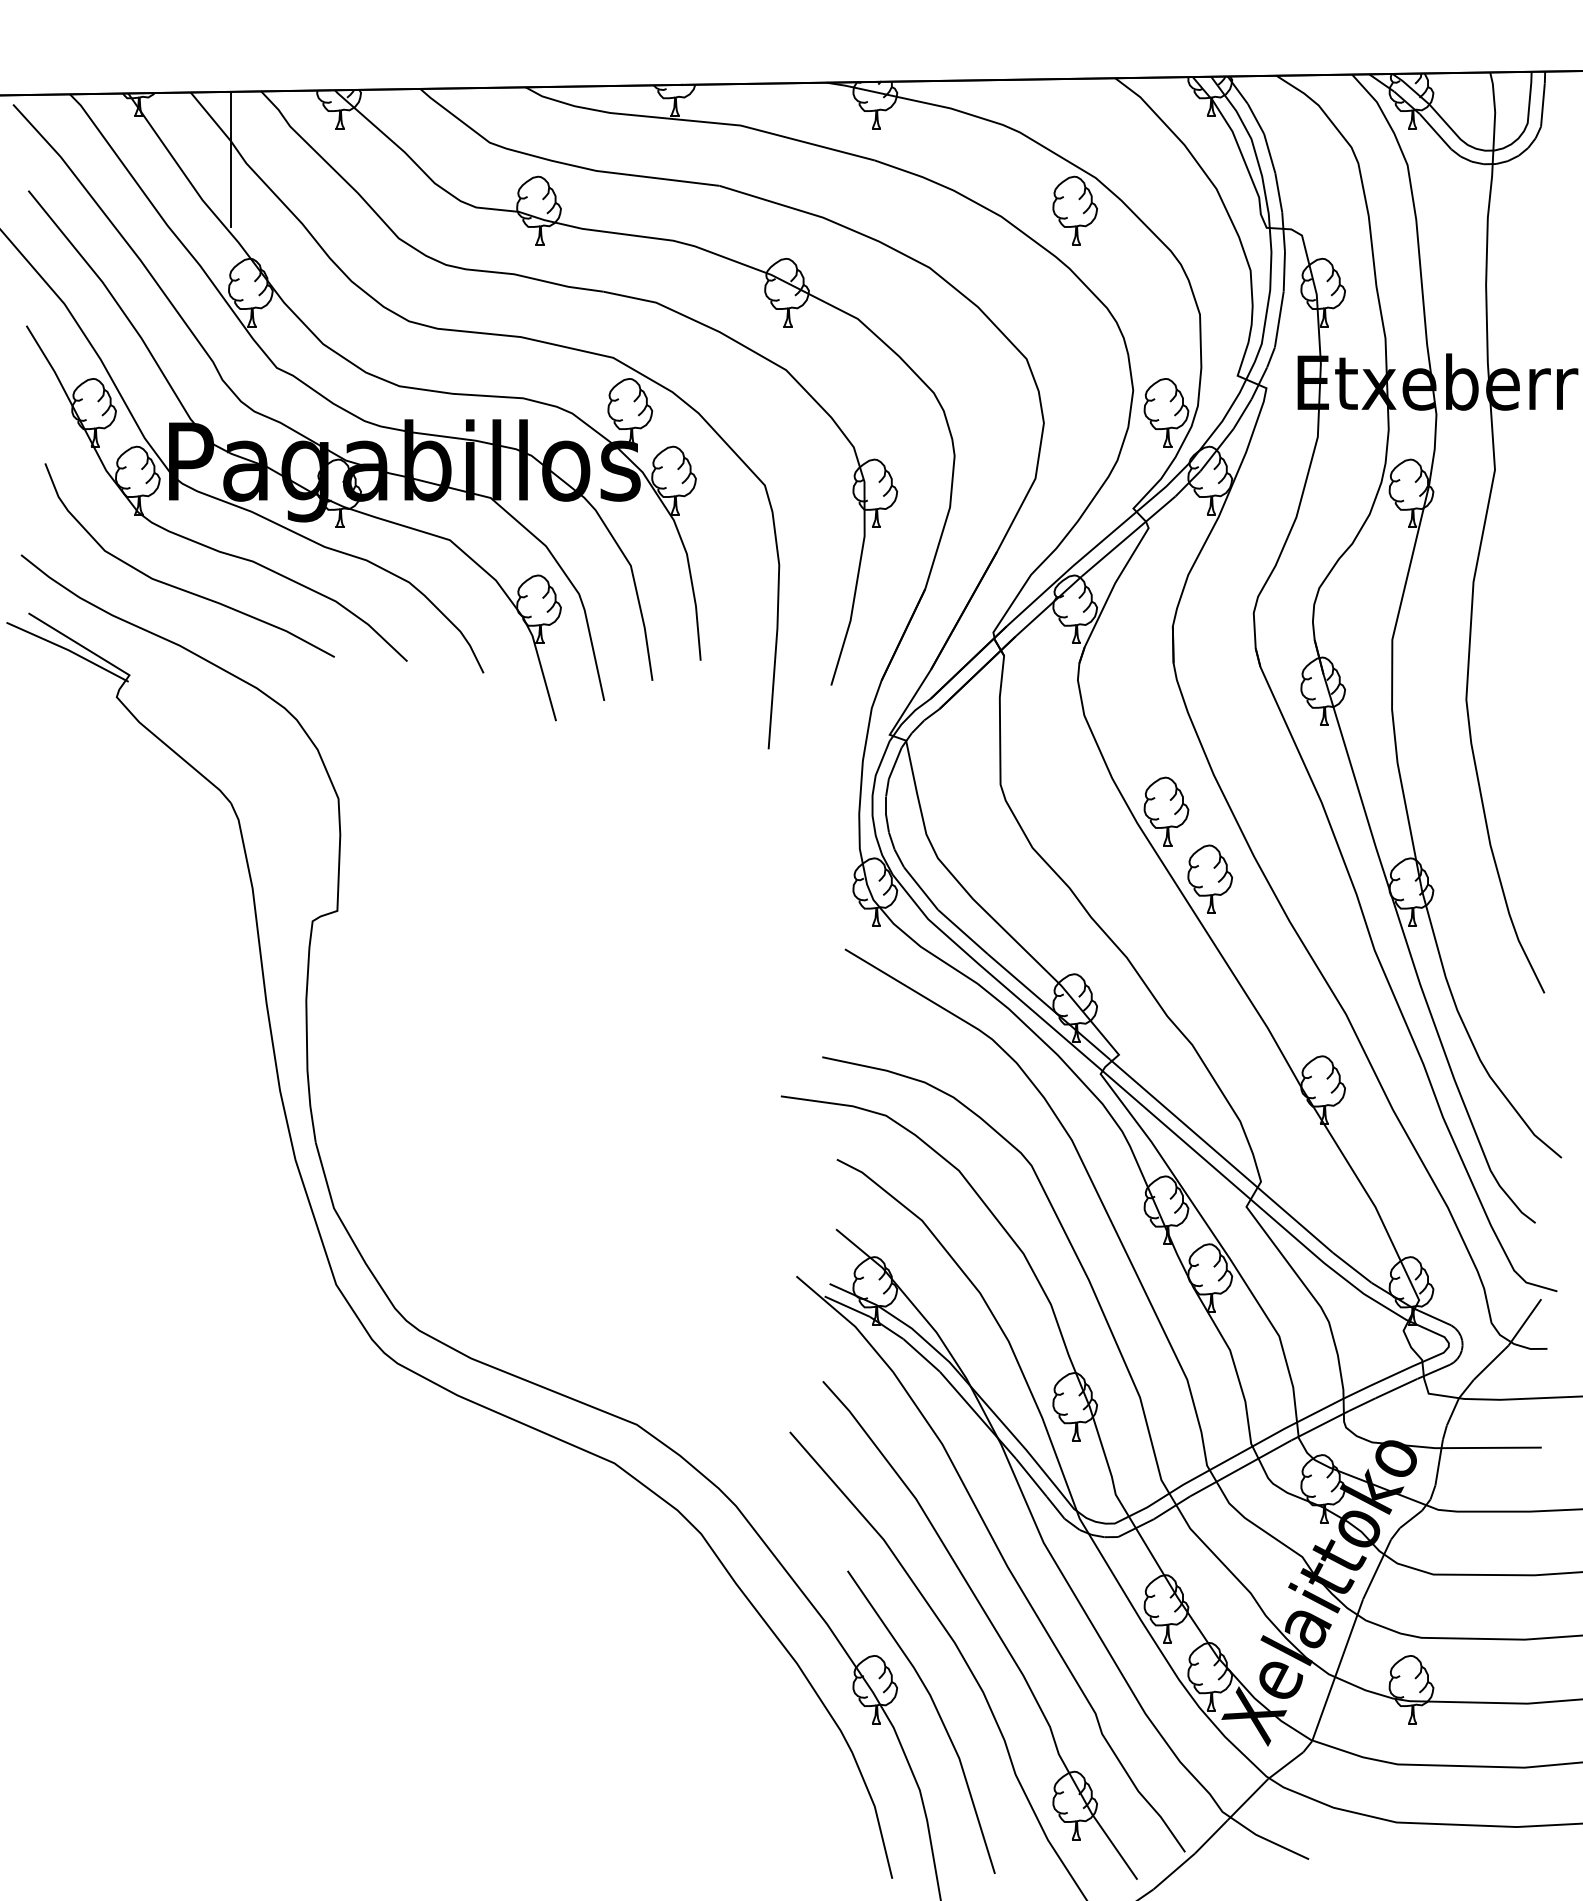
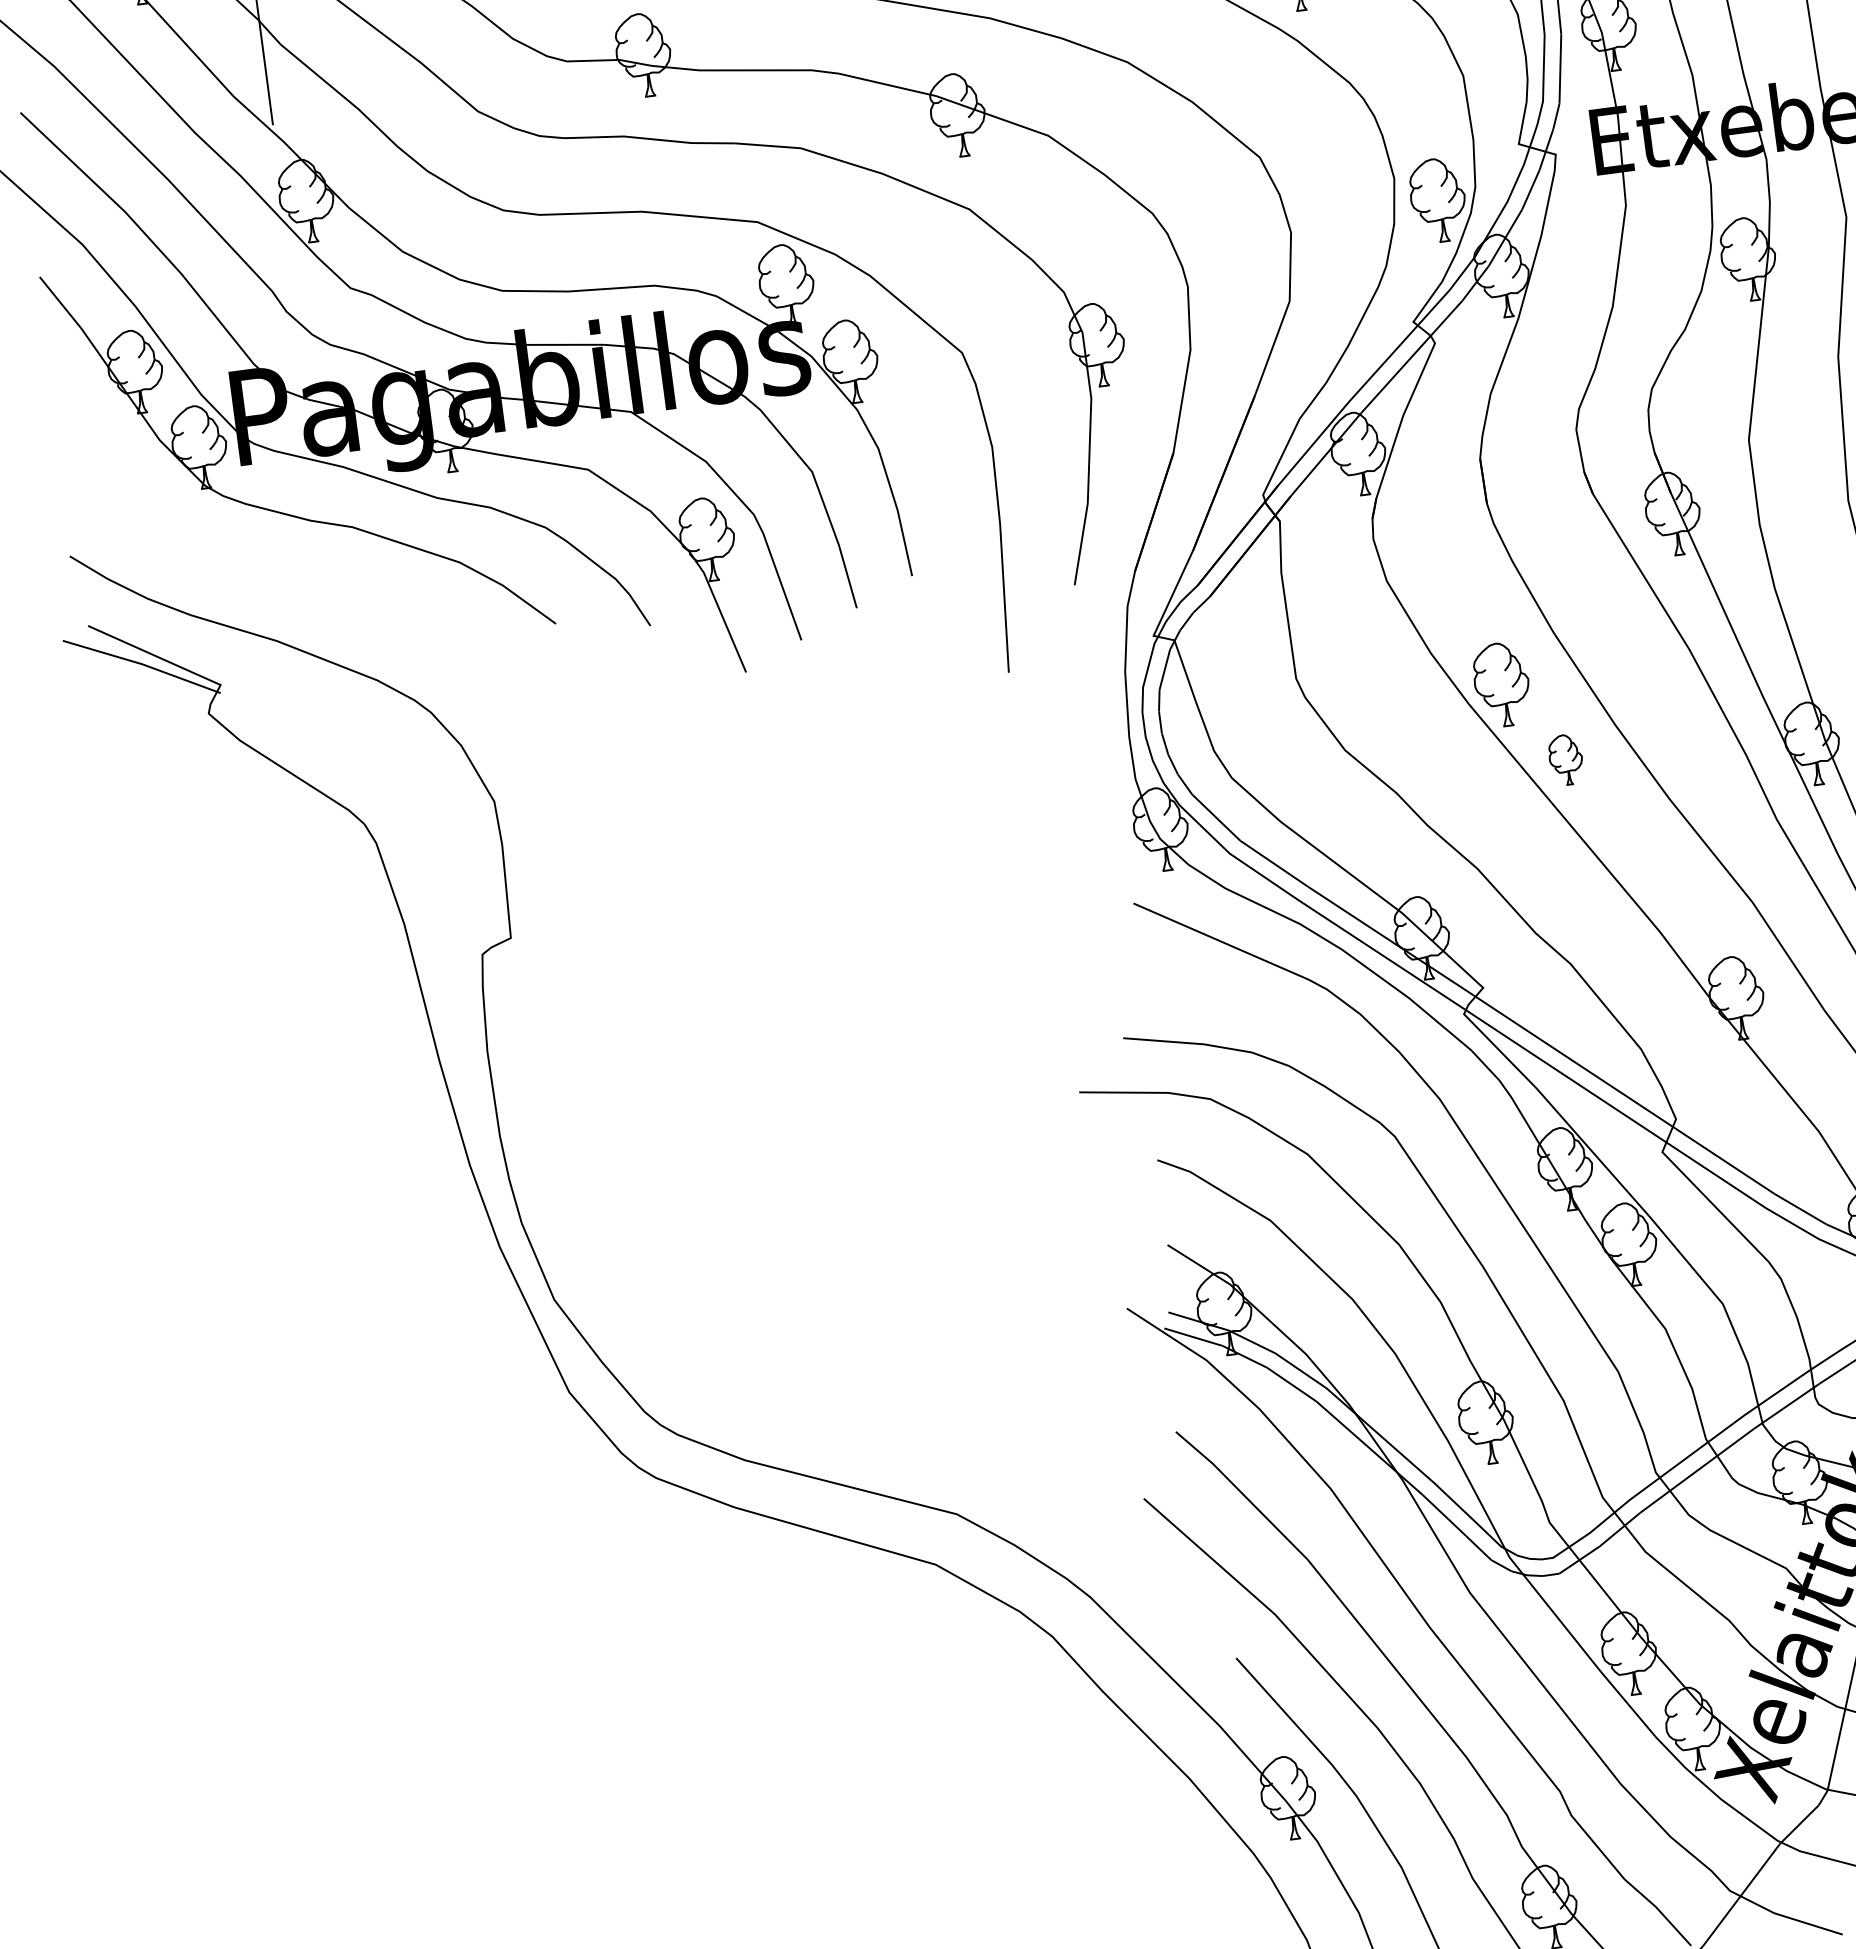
curve: (179, 587) -> (267, 570), removed
part: (1210, 878) -> (1566, 759), size x0.6

